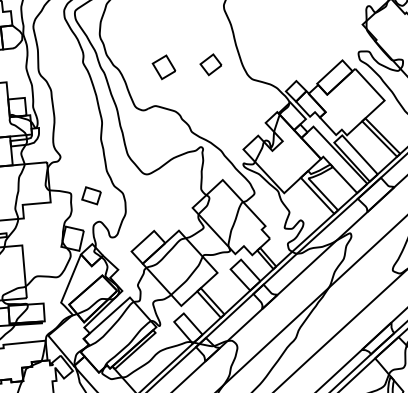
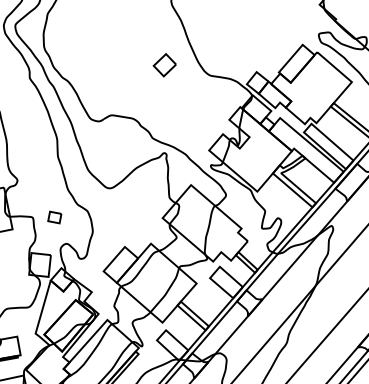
part: (163, 67) -> (115, 73), removed
part: (91, 195) -> (54, 217), size x0.7

